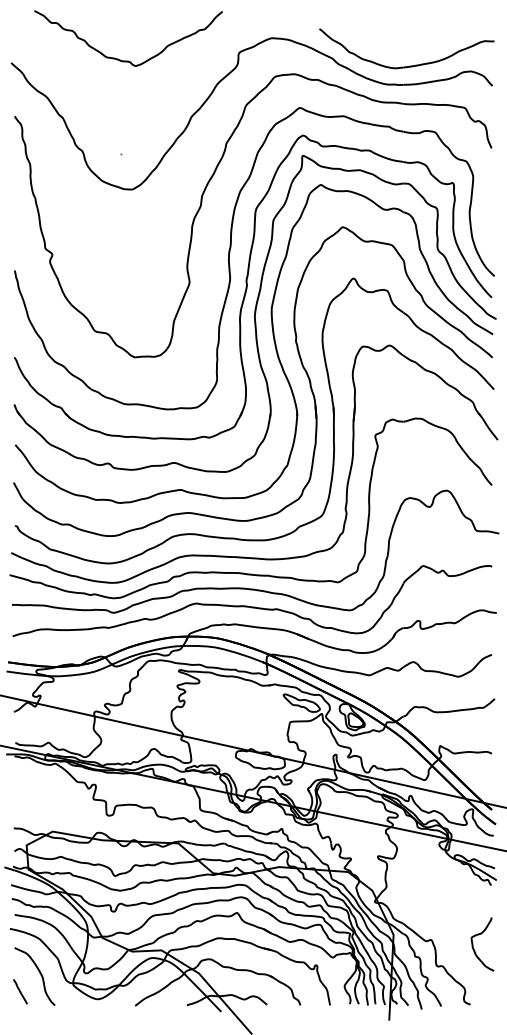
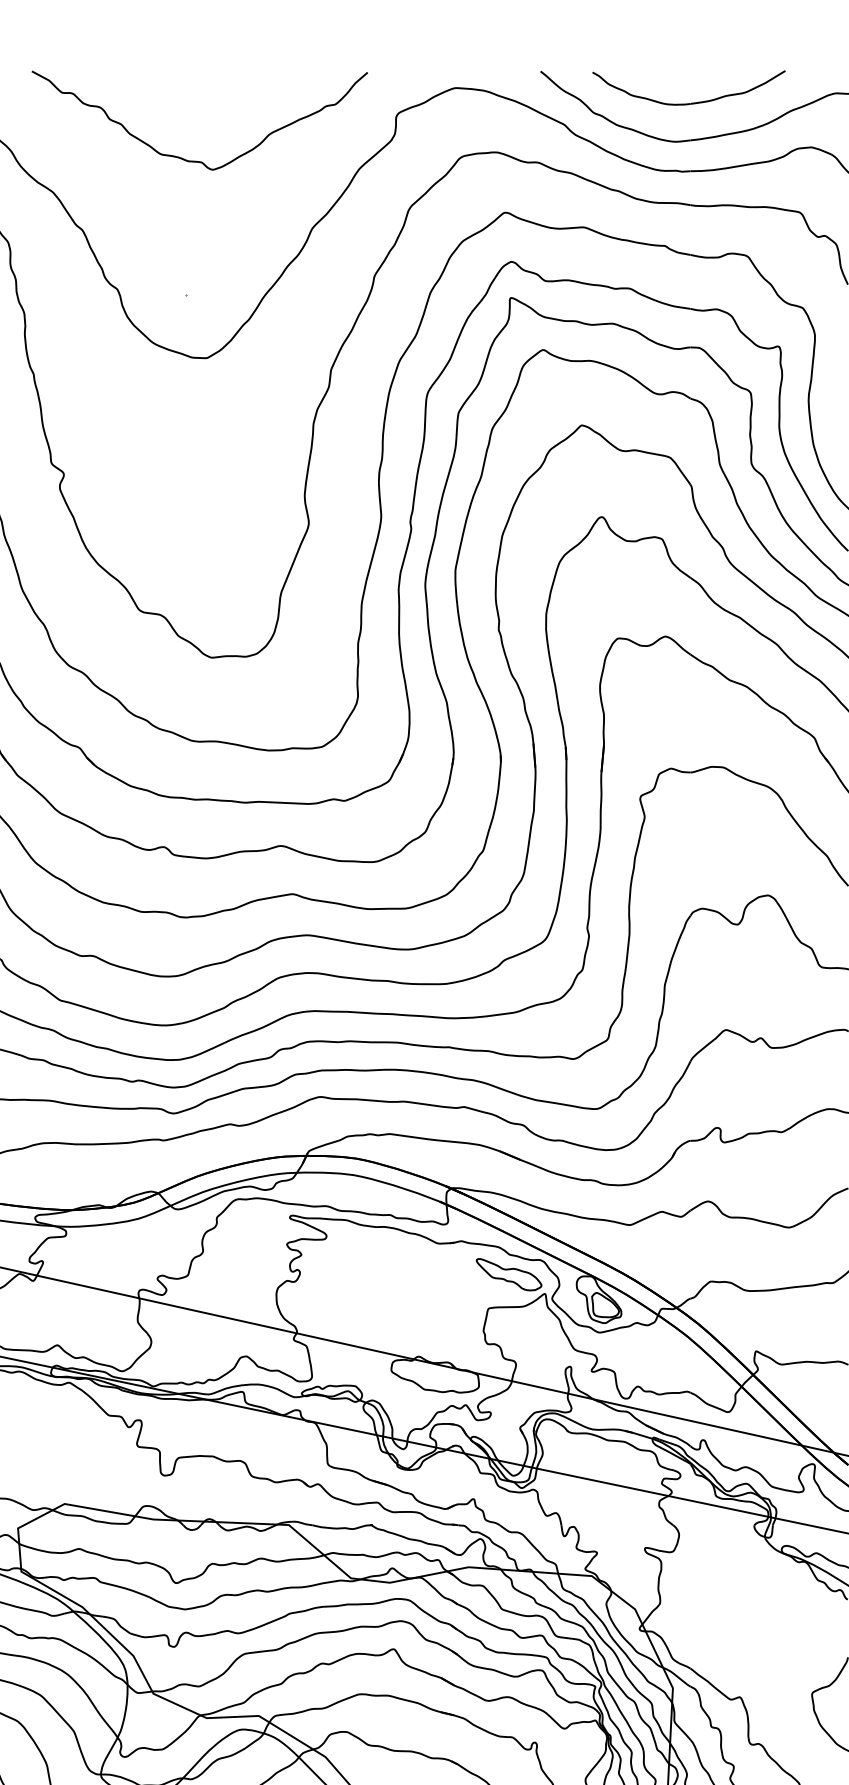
part: (405, 45) -> (694, 101), added
curve: (128, 60) -> (199, 159), moved

